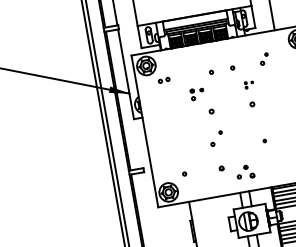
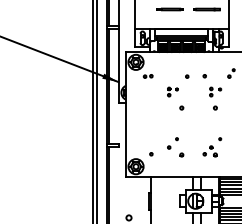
part: (248, 84) -> (215, 91), size x1.67
part: (216, 138) -> (172, 143), moved
part: (244, 172) -> (209, 151), moved

